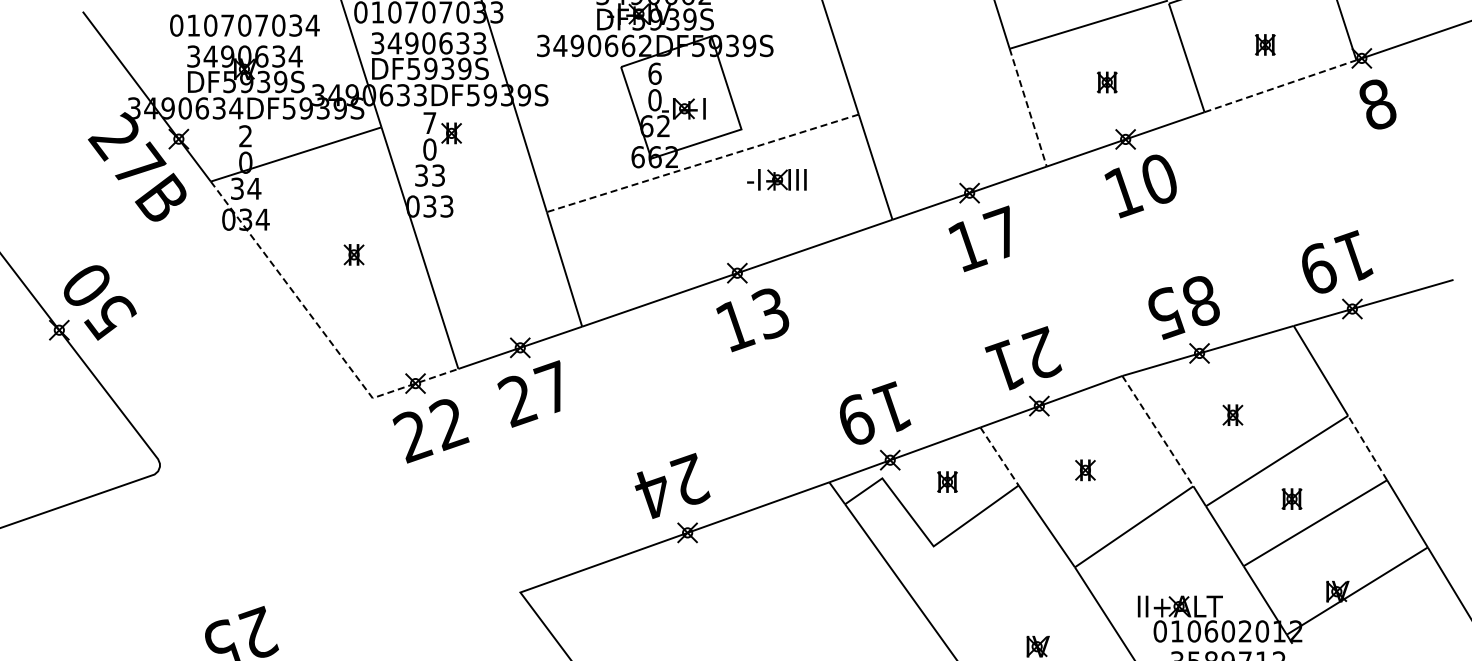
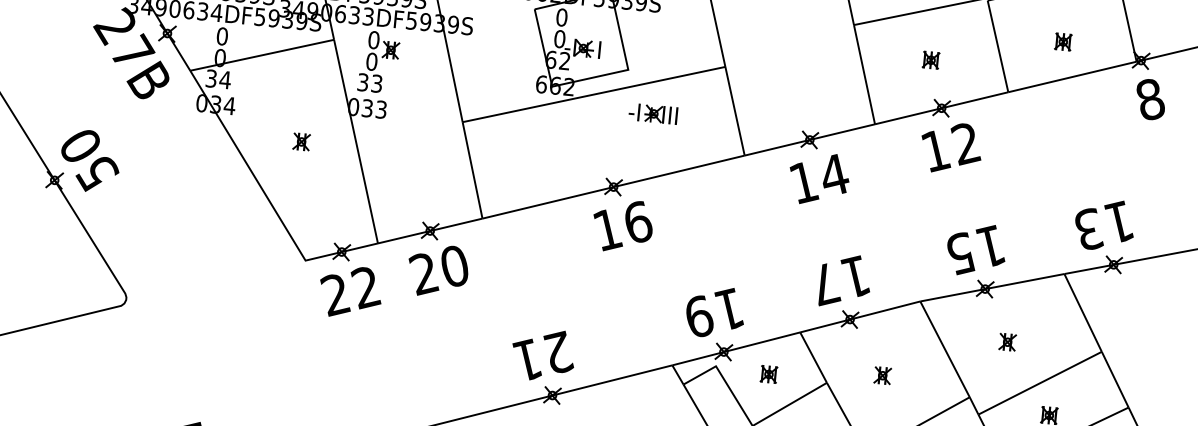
text: (654, 73) -> (561, 17), 6 -> 0
line: (1280, 86) -> (1072, 77), dashed -> solid
line: (1028, 107) -> (864, 74), dashed -> solid
text: (429, 123) -> (373, 40), 7 -> 0
text: (245, 136) -> (222, 36), 2 -> 0
line: (702, 163) -> (593, 94), dashed -> solid
text: (1159, 180) -> (966, 144), 10 -> 12
text: (1002, 231) -> (833, 173), 17 -> 14
text: (1319, 267) -> (1090, 228), 19 -> 13
text: (1200, 299) -> (990, 245), 85 -> 15
text: (770, 313) -> (637, 222), 13 -> 16
line: (319, 327) -> (267, 198), dashed -> solid
text: (1023, 359) -> (840, 280), 21 -> 17
text: (552, 386) -> (453, 265), 27 -> 20
line: (1157, 431) -> (944, 349), dashed -> solid
line: (1367, 448) -> (1115, 380), dashed -> solid
line: (999, 456) -> (813, 357), dashed -> solid
text: (652, 492) -> (526, 359), 24 -> 21

